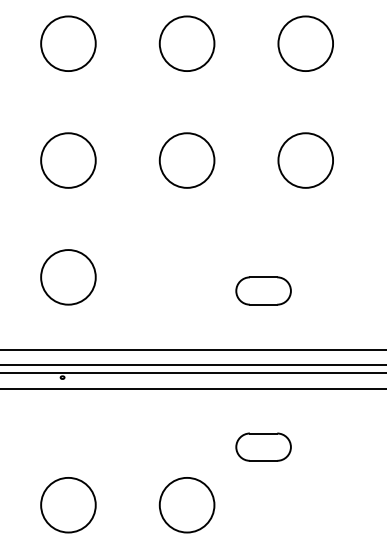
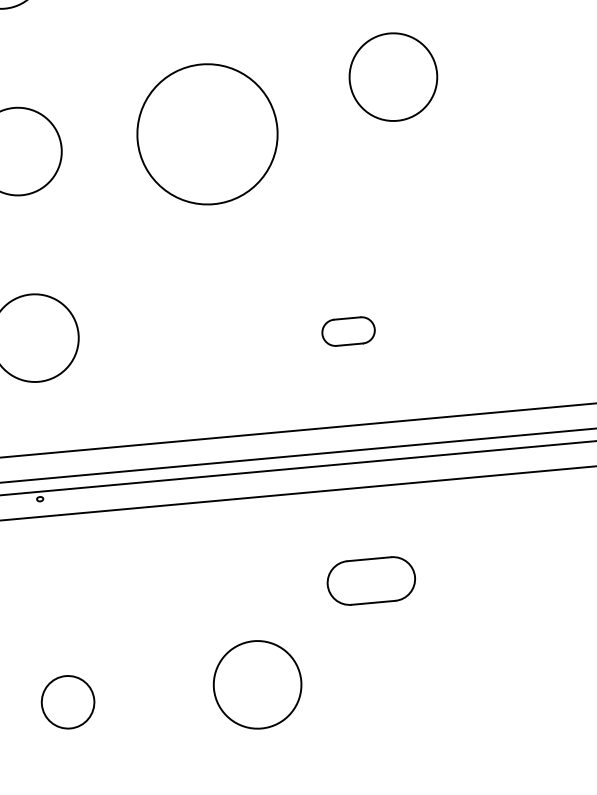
circle: (186, 160) -> (206, 134), size x1.6
circle: (305, 160) -> (392, 77), moved
part: (263, 290) -> (348, 330), size x0.6
circle: (68, 505) -> (68, 702), size x0.6

